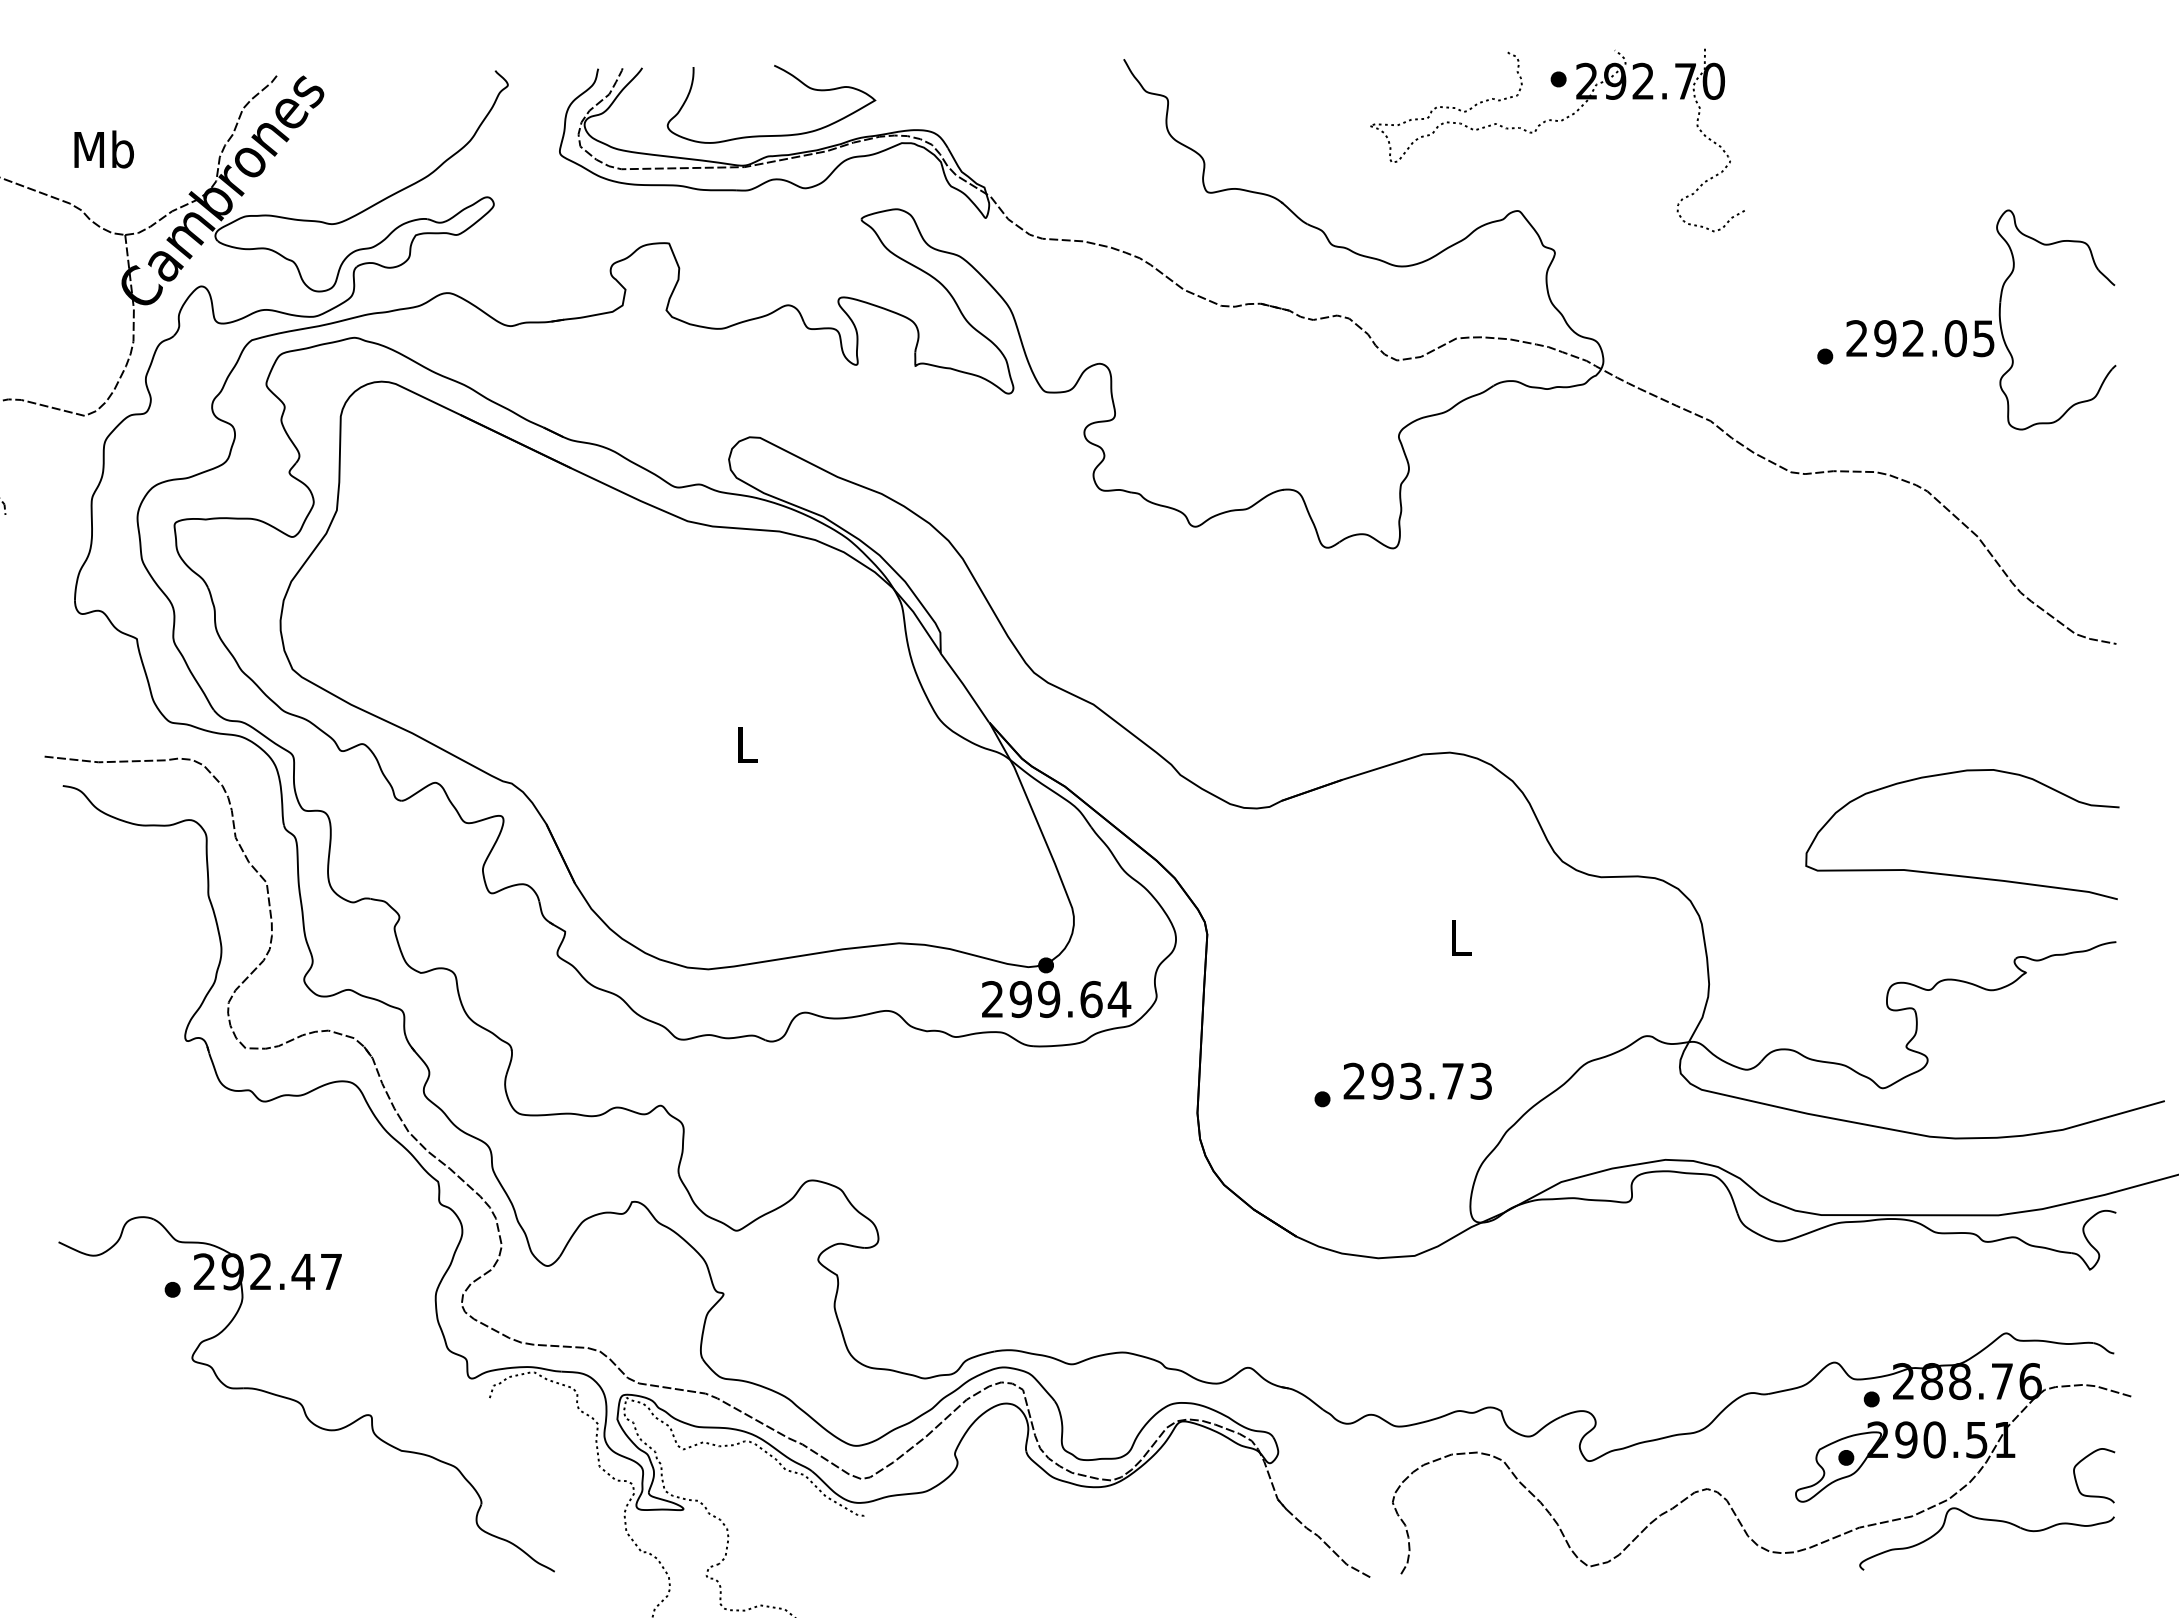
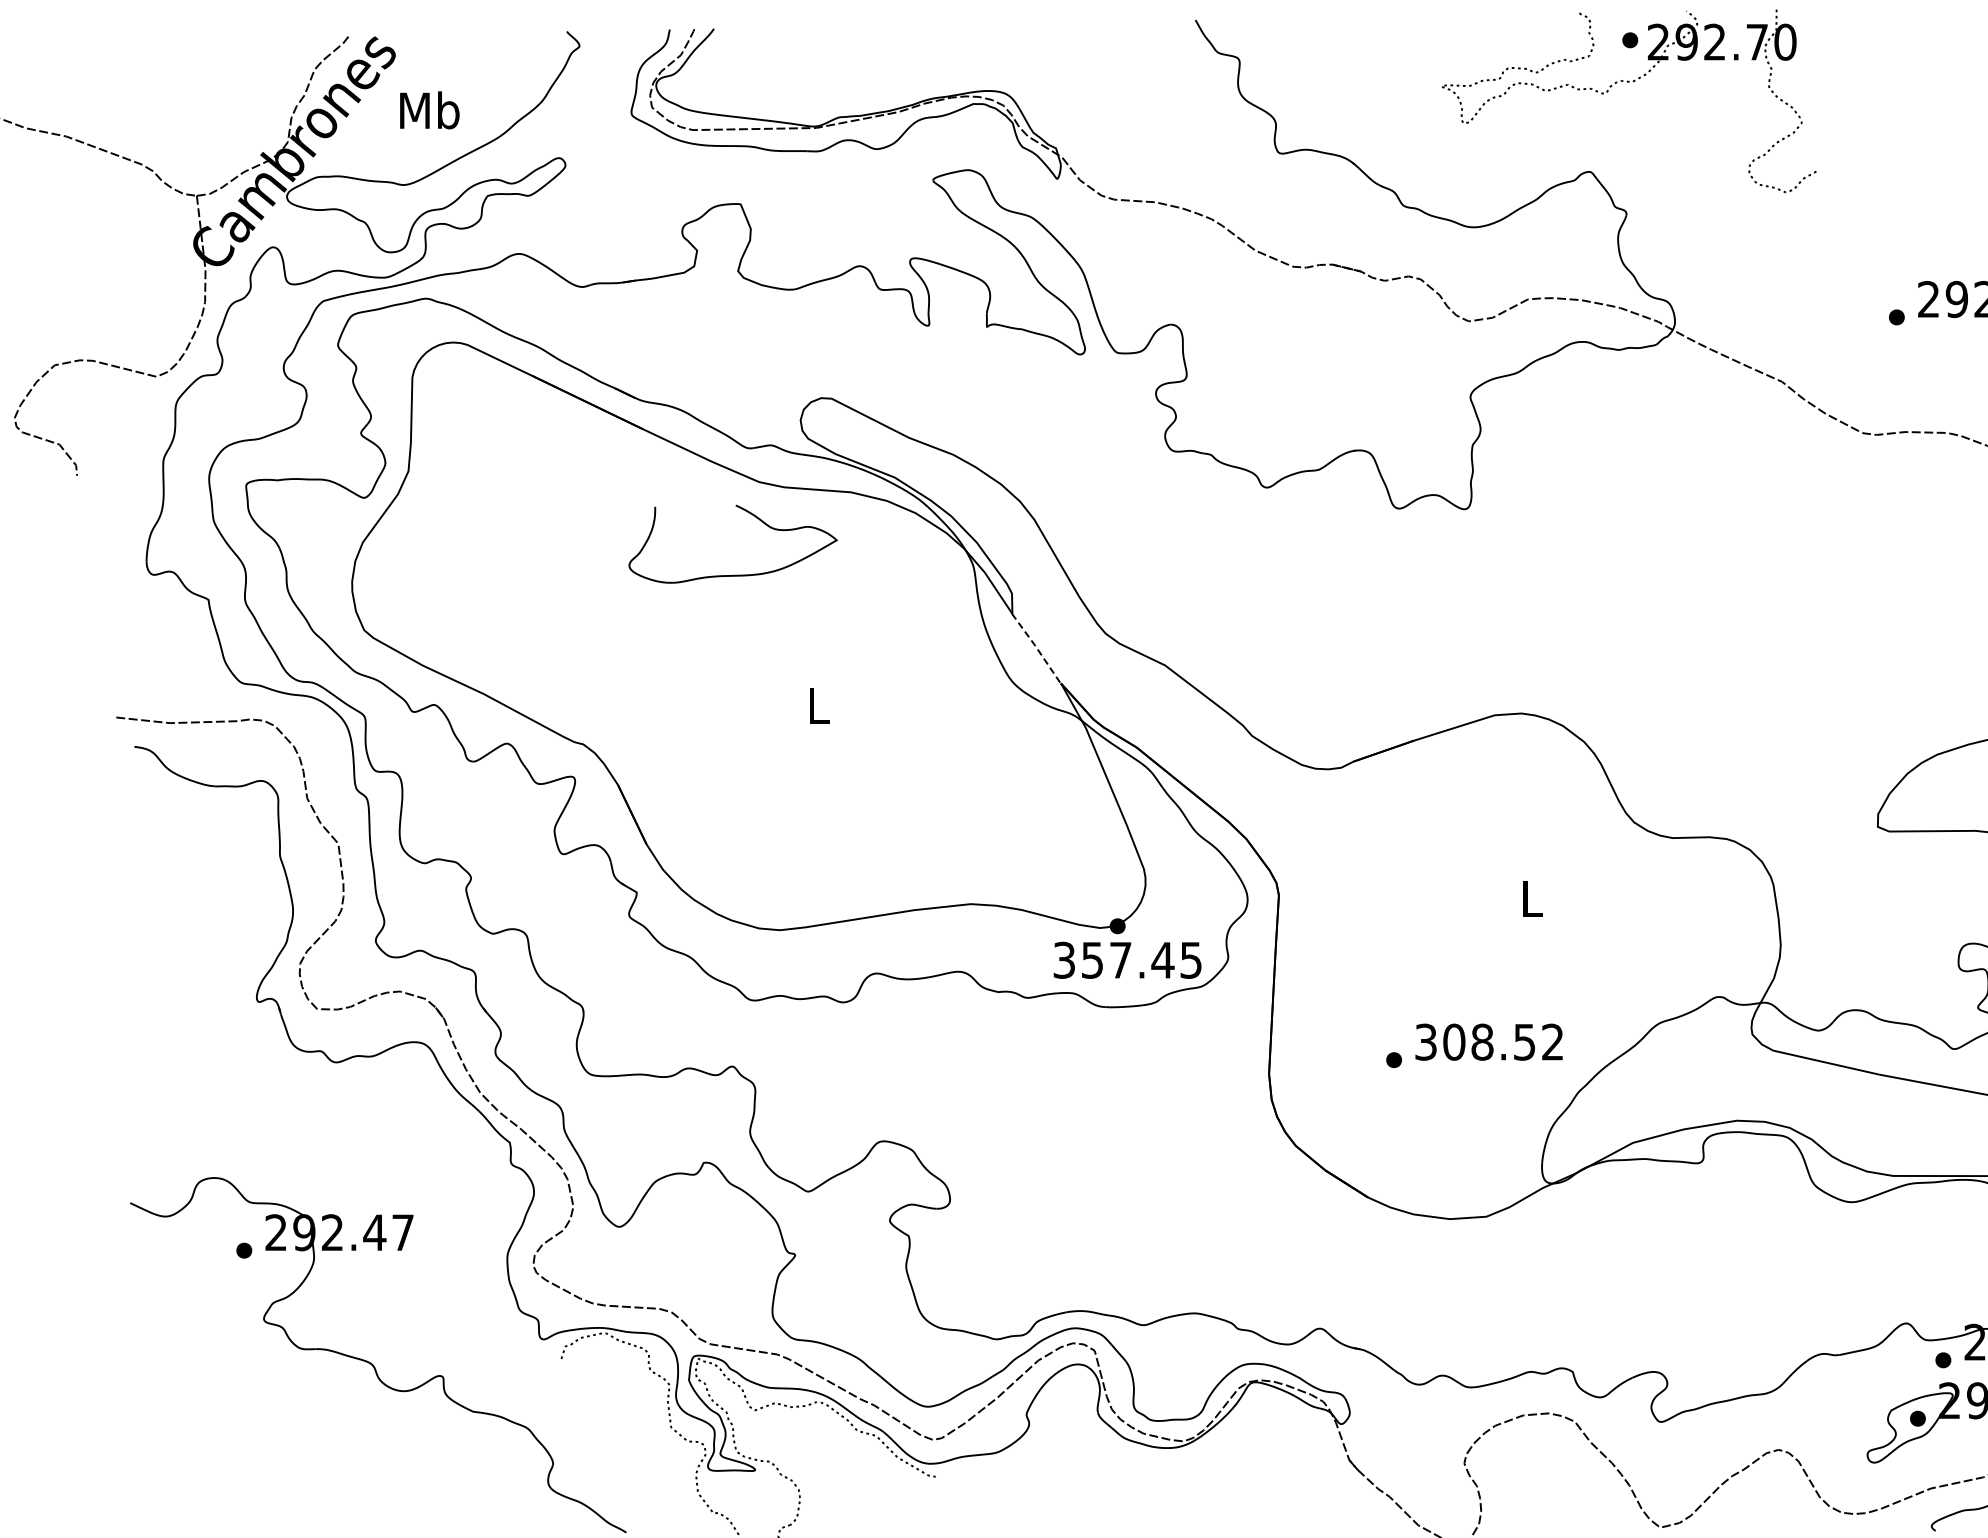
curve: (777, 134) -> (739, 574), moved
text: (103, 149) -> (429, 110), moved
line: (965, 687) -> (1037, 648), solid -> dashed
text: (1056, 999) -> (1128, 960), 299.64 -> 357.45
text: (1417, 1080) -> (1489, 1041), 293.73 -> 308.52

